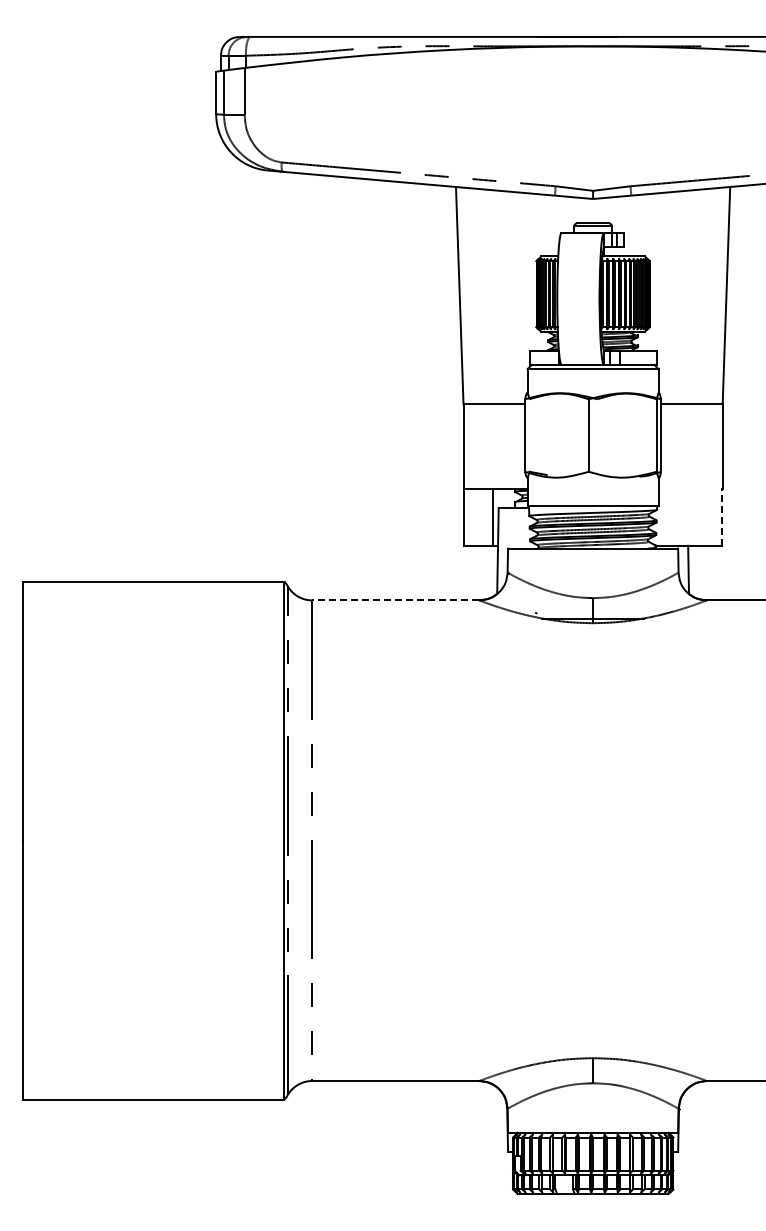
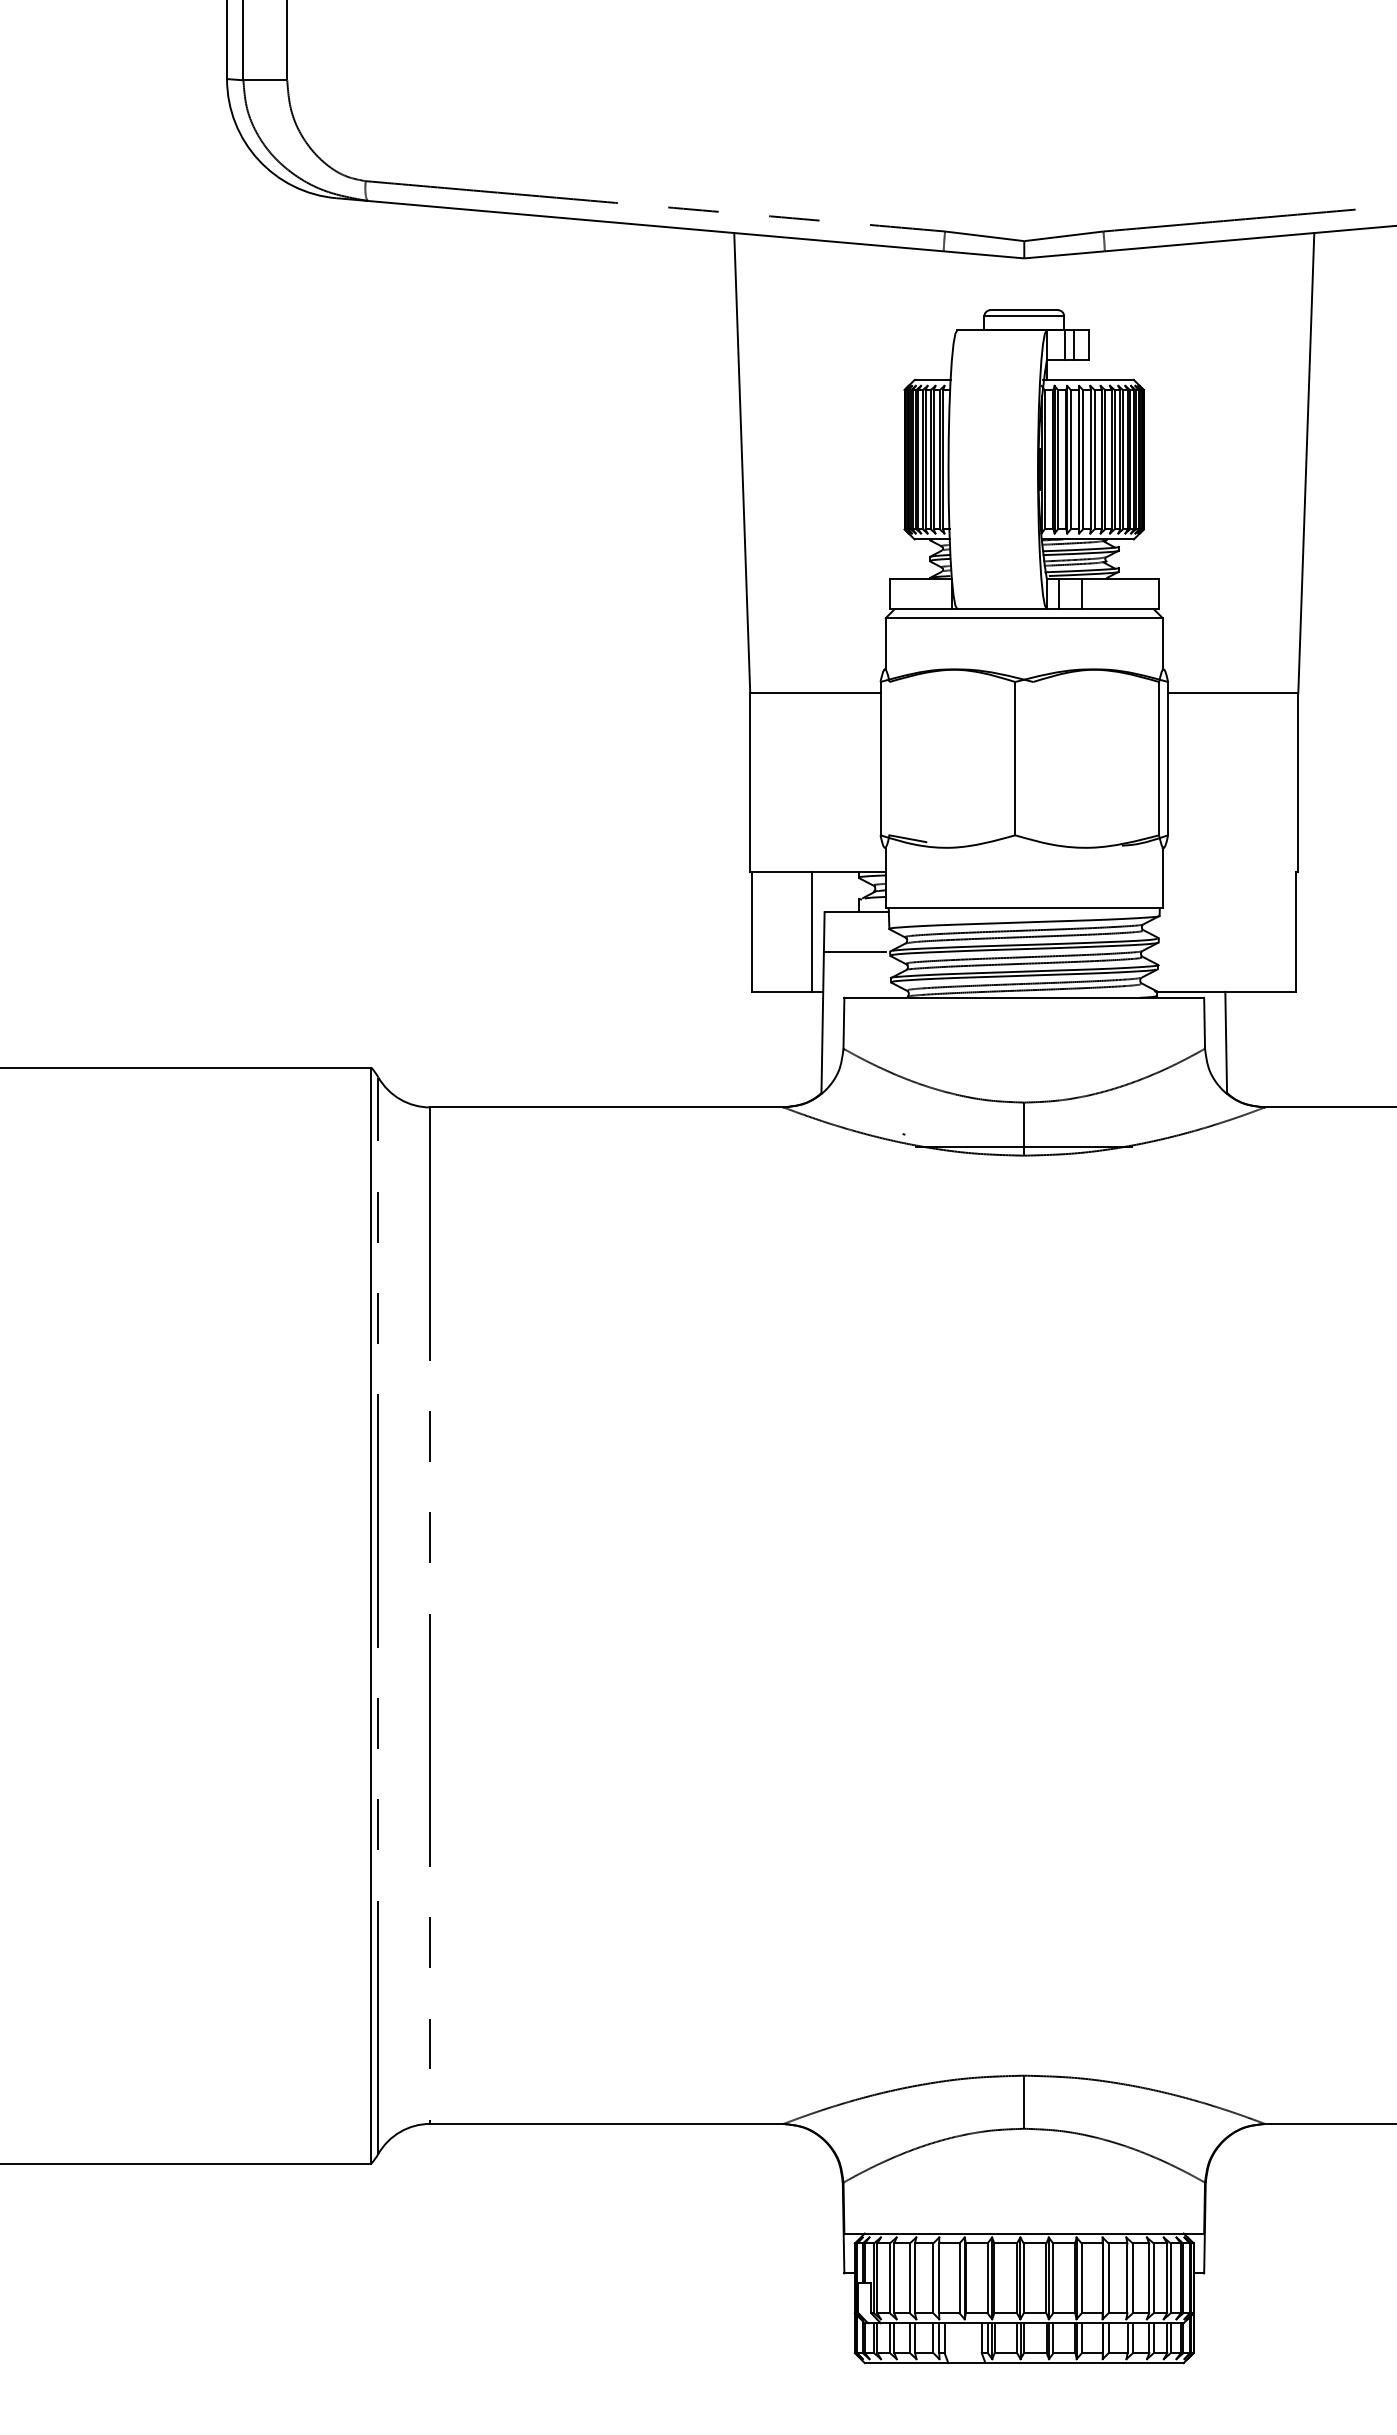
line: (721, 517) -> (1295, 932), dashed -> solid
line: (512, 526) -> (853, 951), added
line: (395, 600) -> (606, 1107), dashed -> solid

